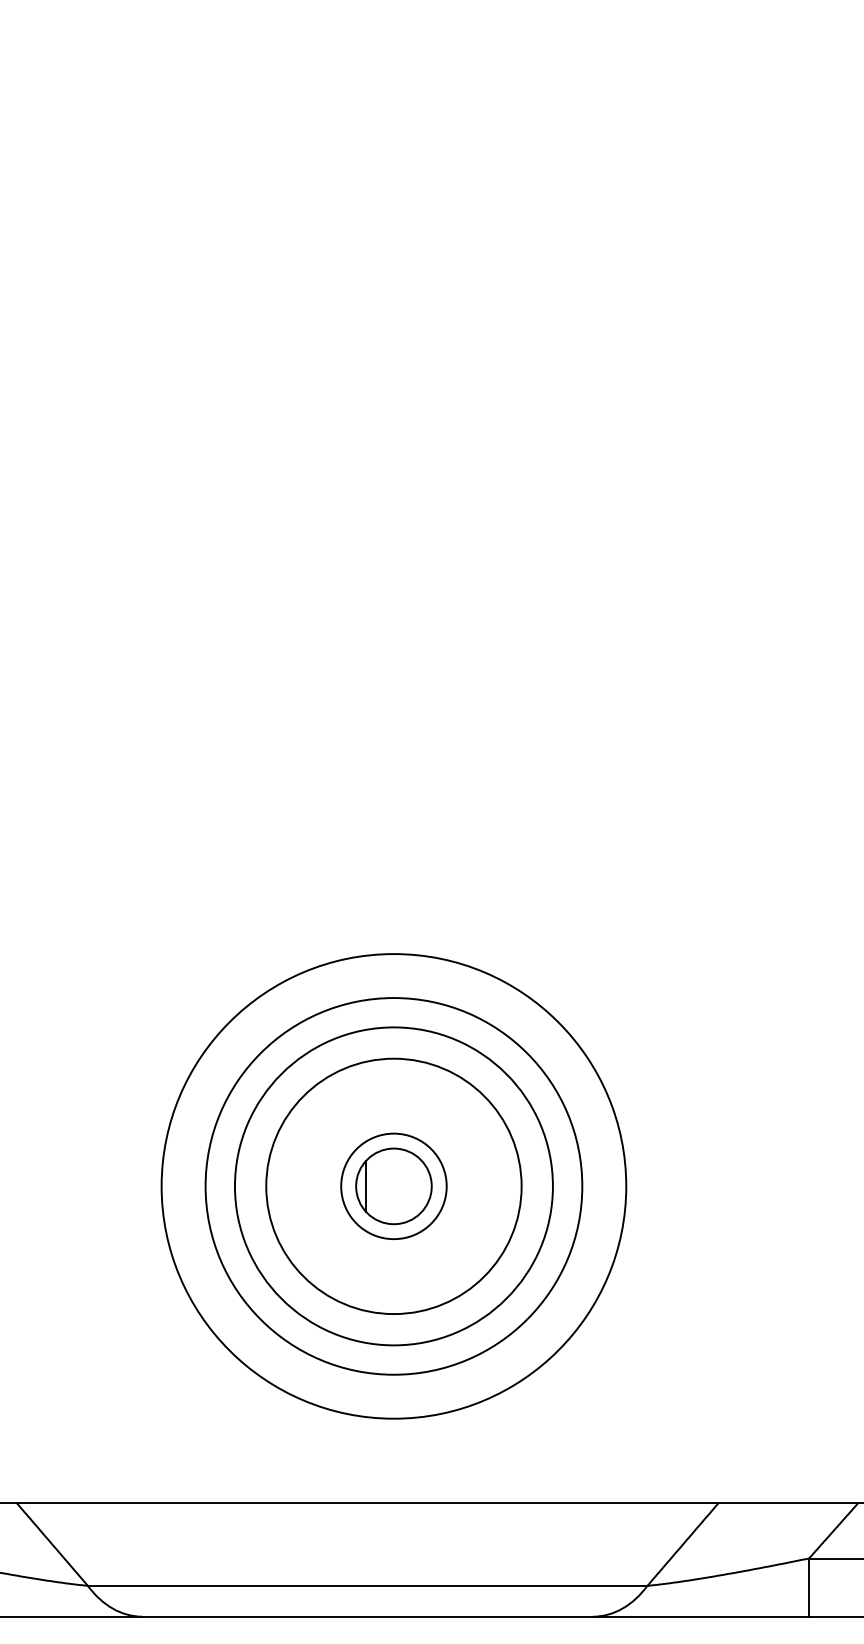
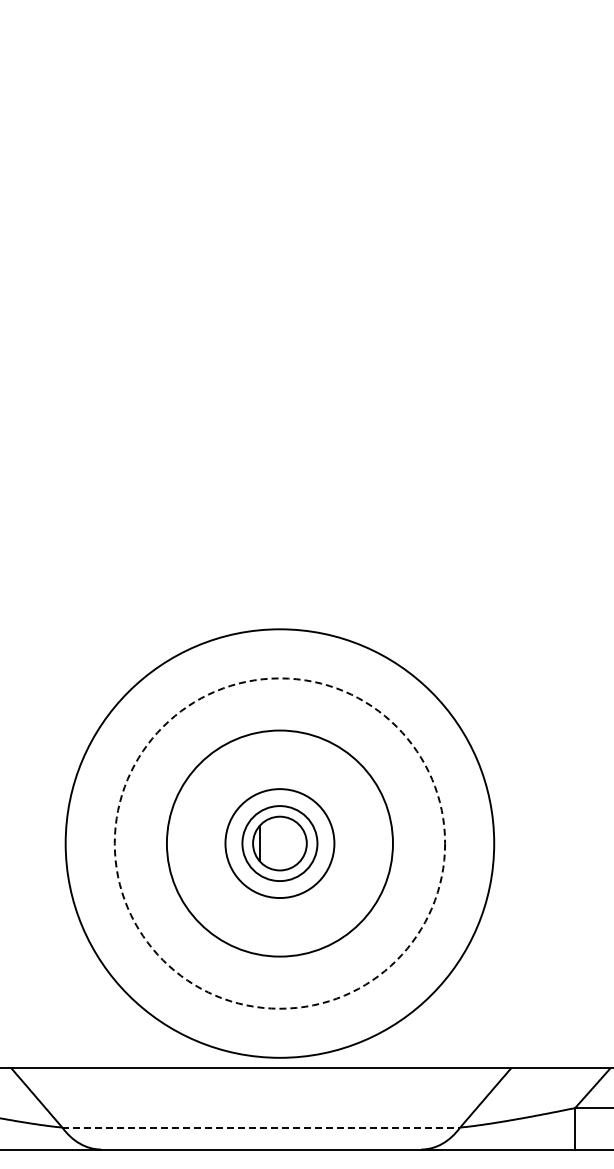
circle: (393, 1186) -> (279, 843), size x0.6
circle: (393, 1186) -> (279, 843), size x1.6
circle: (393, 1186) -> (279, 843), solid -> dashed
line: (368, 1585) -> (261, 1127), solid -> dashed

